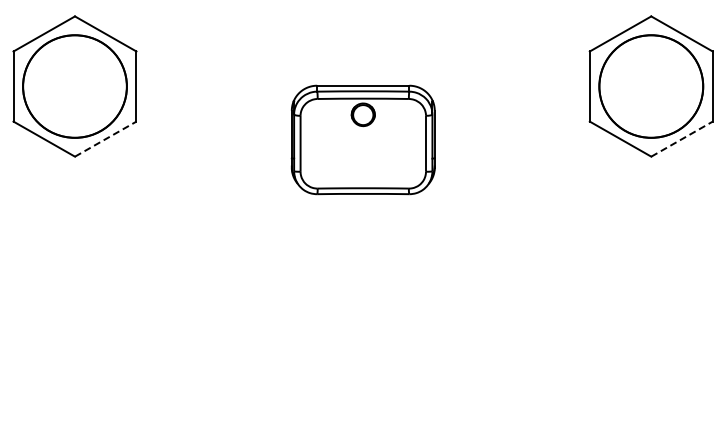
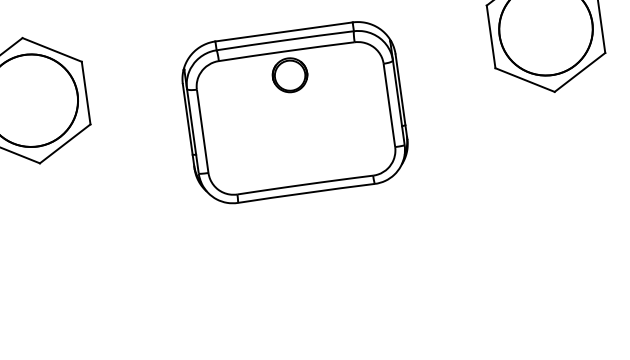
line: (106, 138) -> (65, 143), dashed -> solid
line: (682, 138) -> (580, 71), dashed -> solid
part: (363, 139) -> (295, 112), size x1.67

